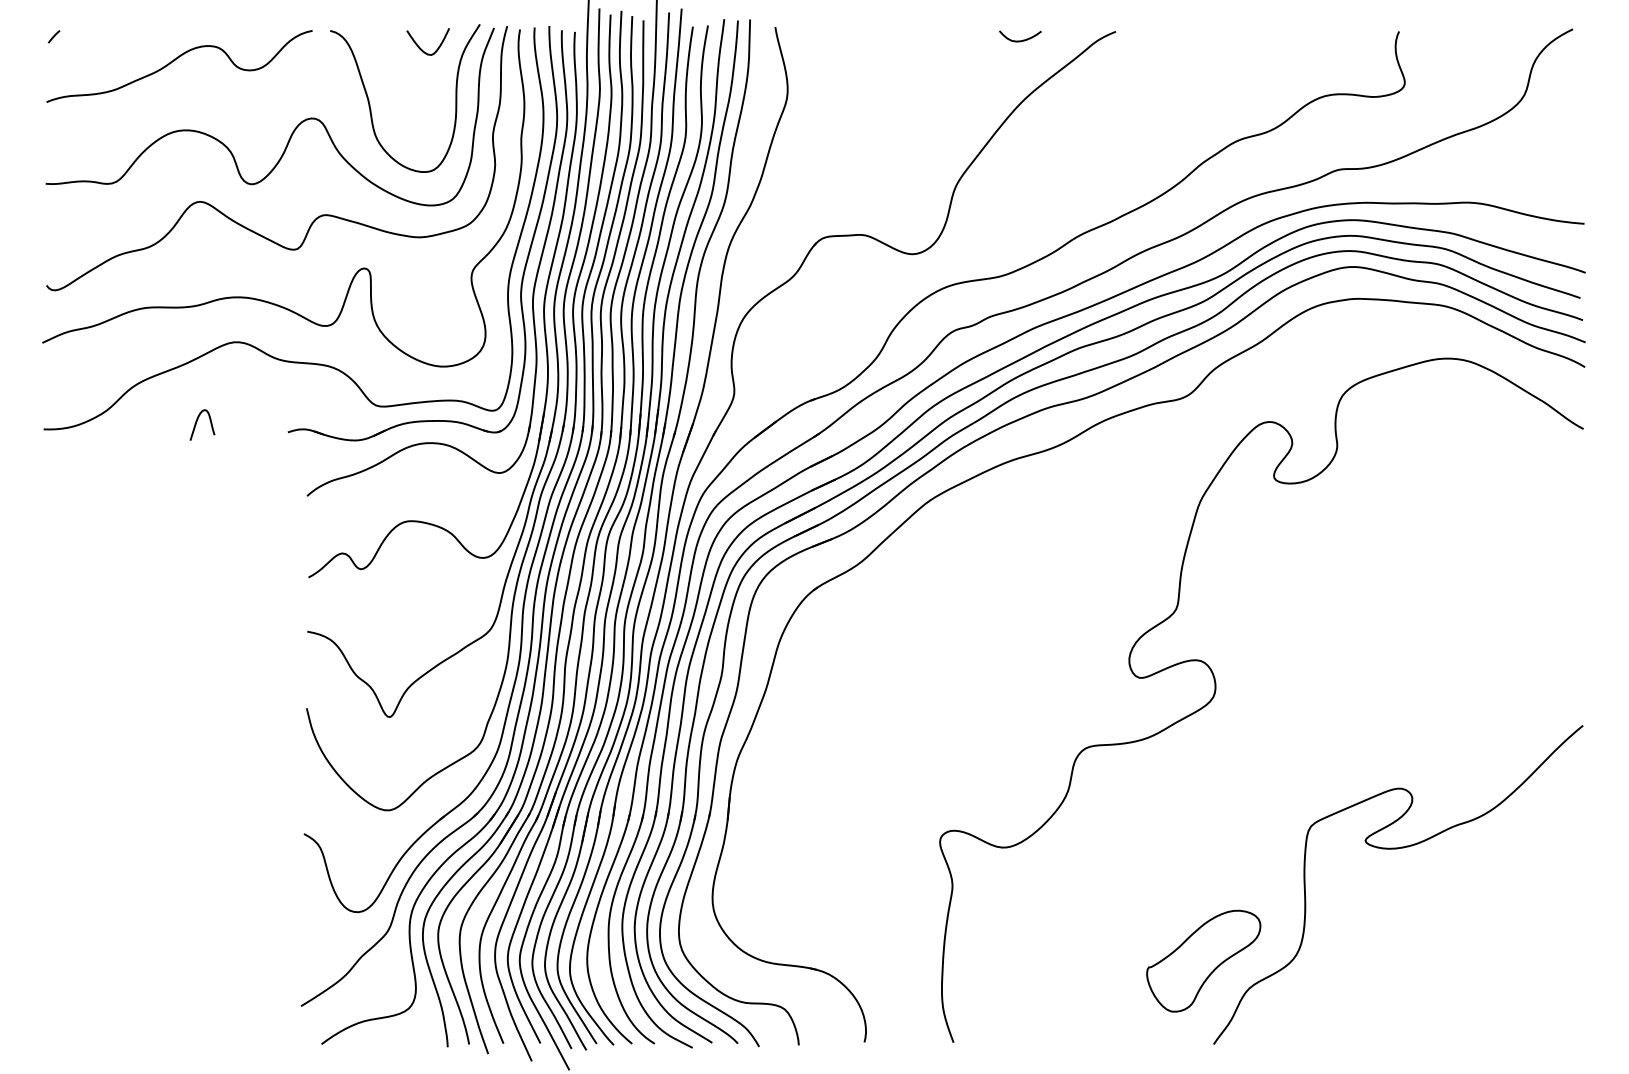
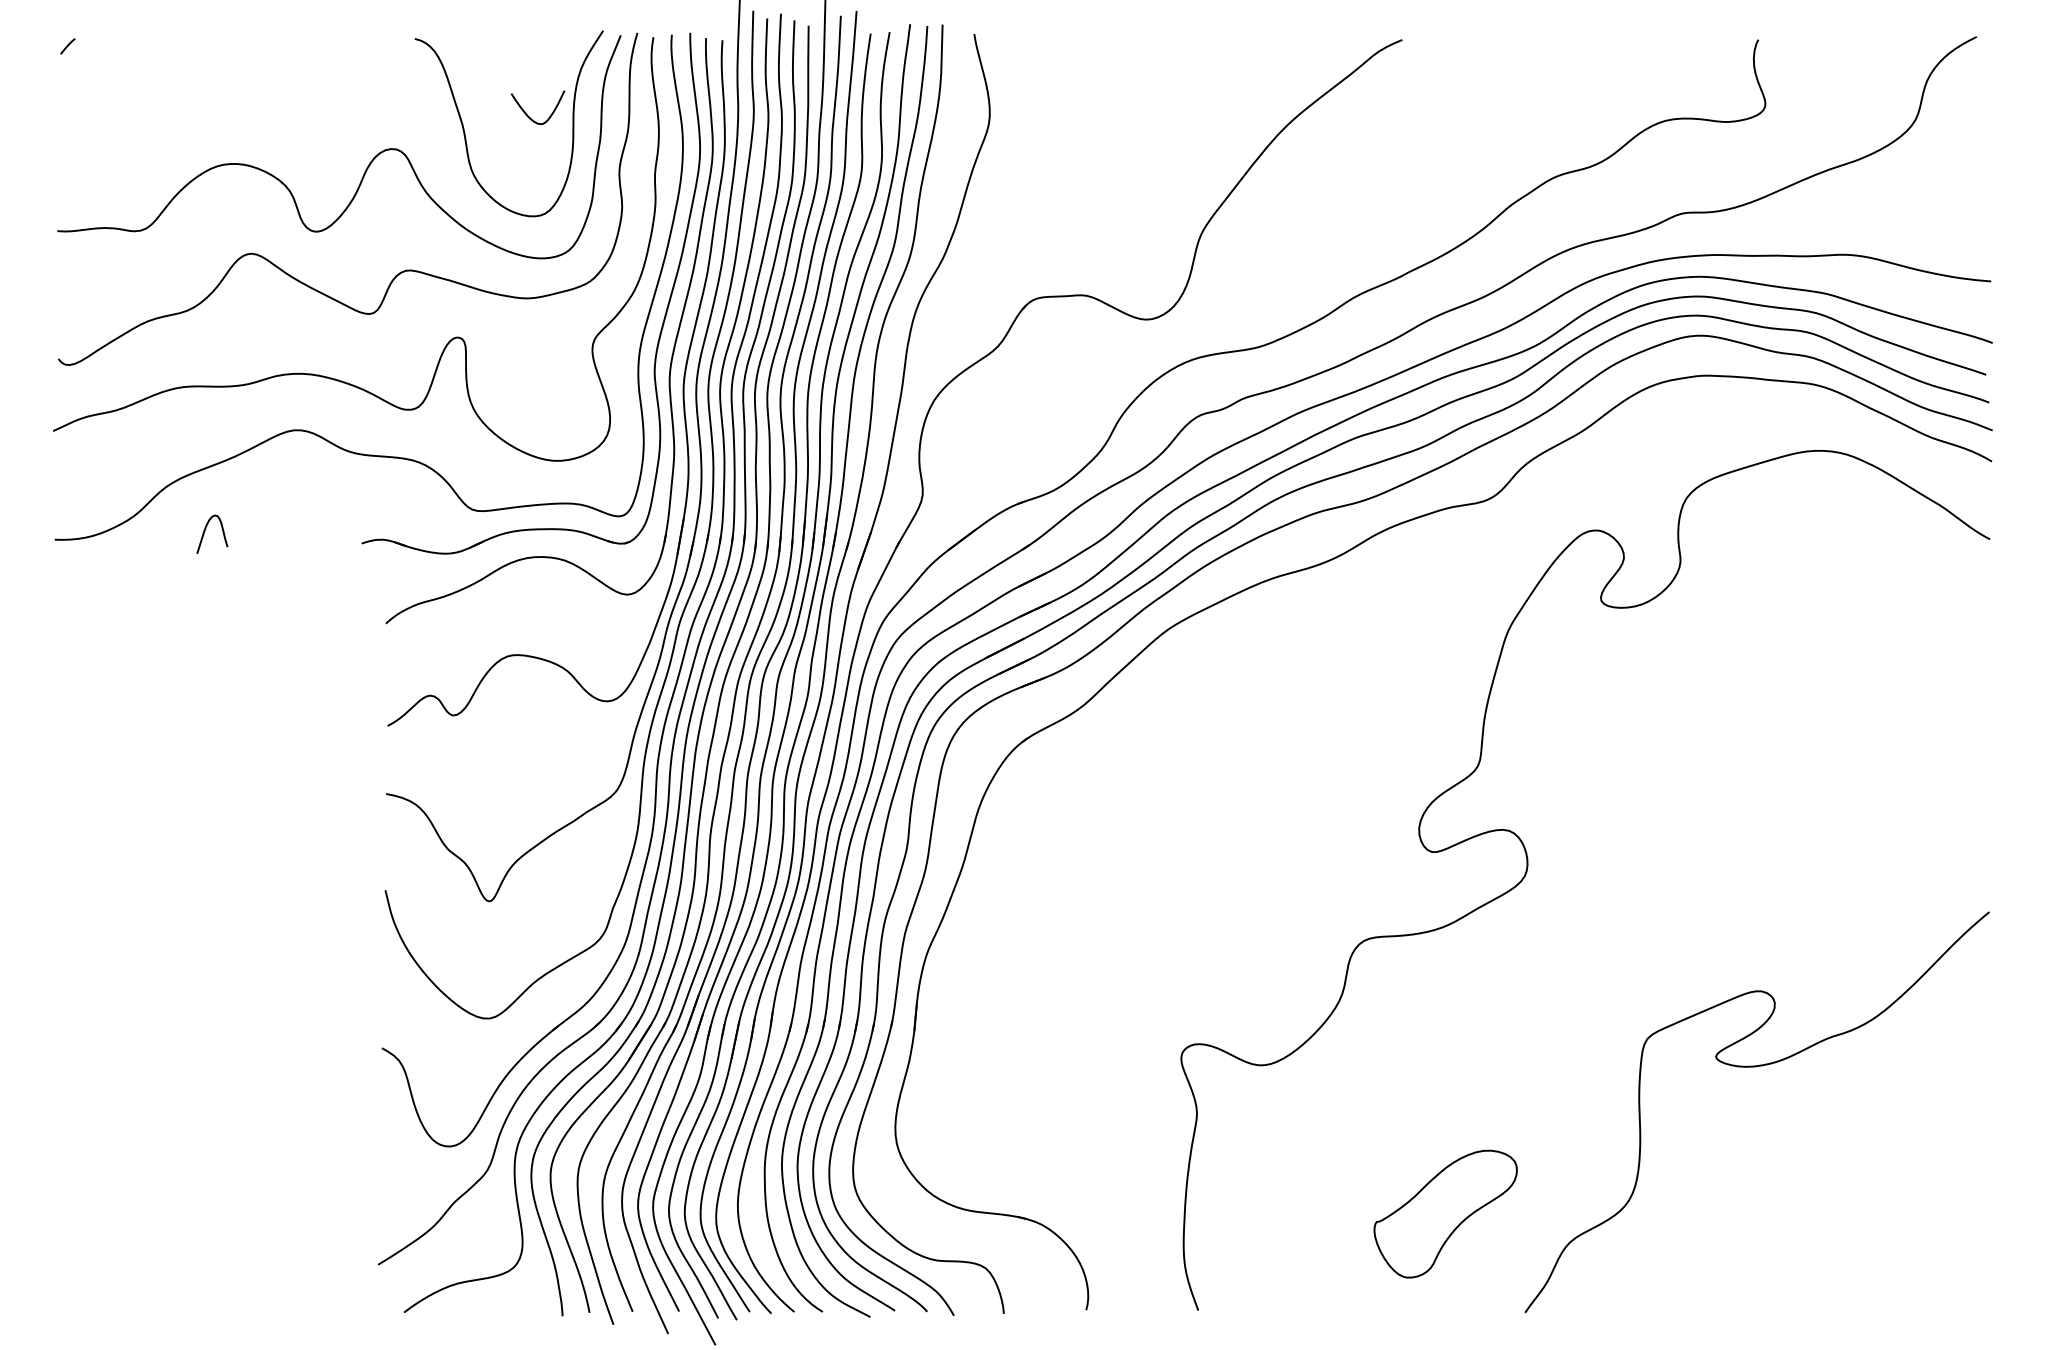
curve: (1022, 40) -> (1284, 50), removed
curve: (420, 48) -> (528, 115), moved
curve: (176, 59) -> (221, 75), removed
curve: (197, 422) -> (205, 531), moved
part: (1203, 960) -> (1445, 1213), moved

